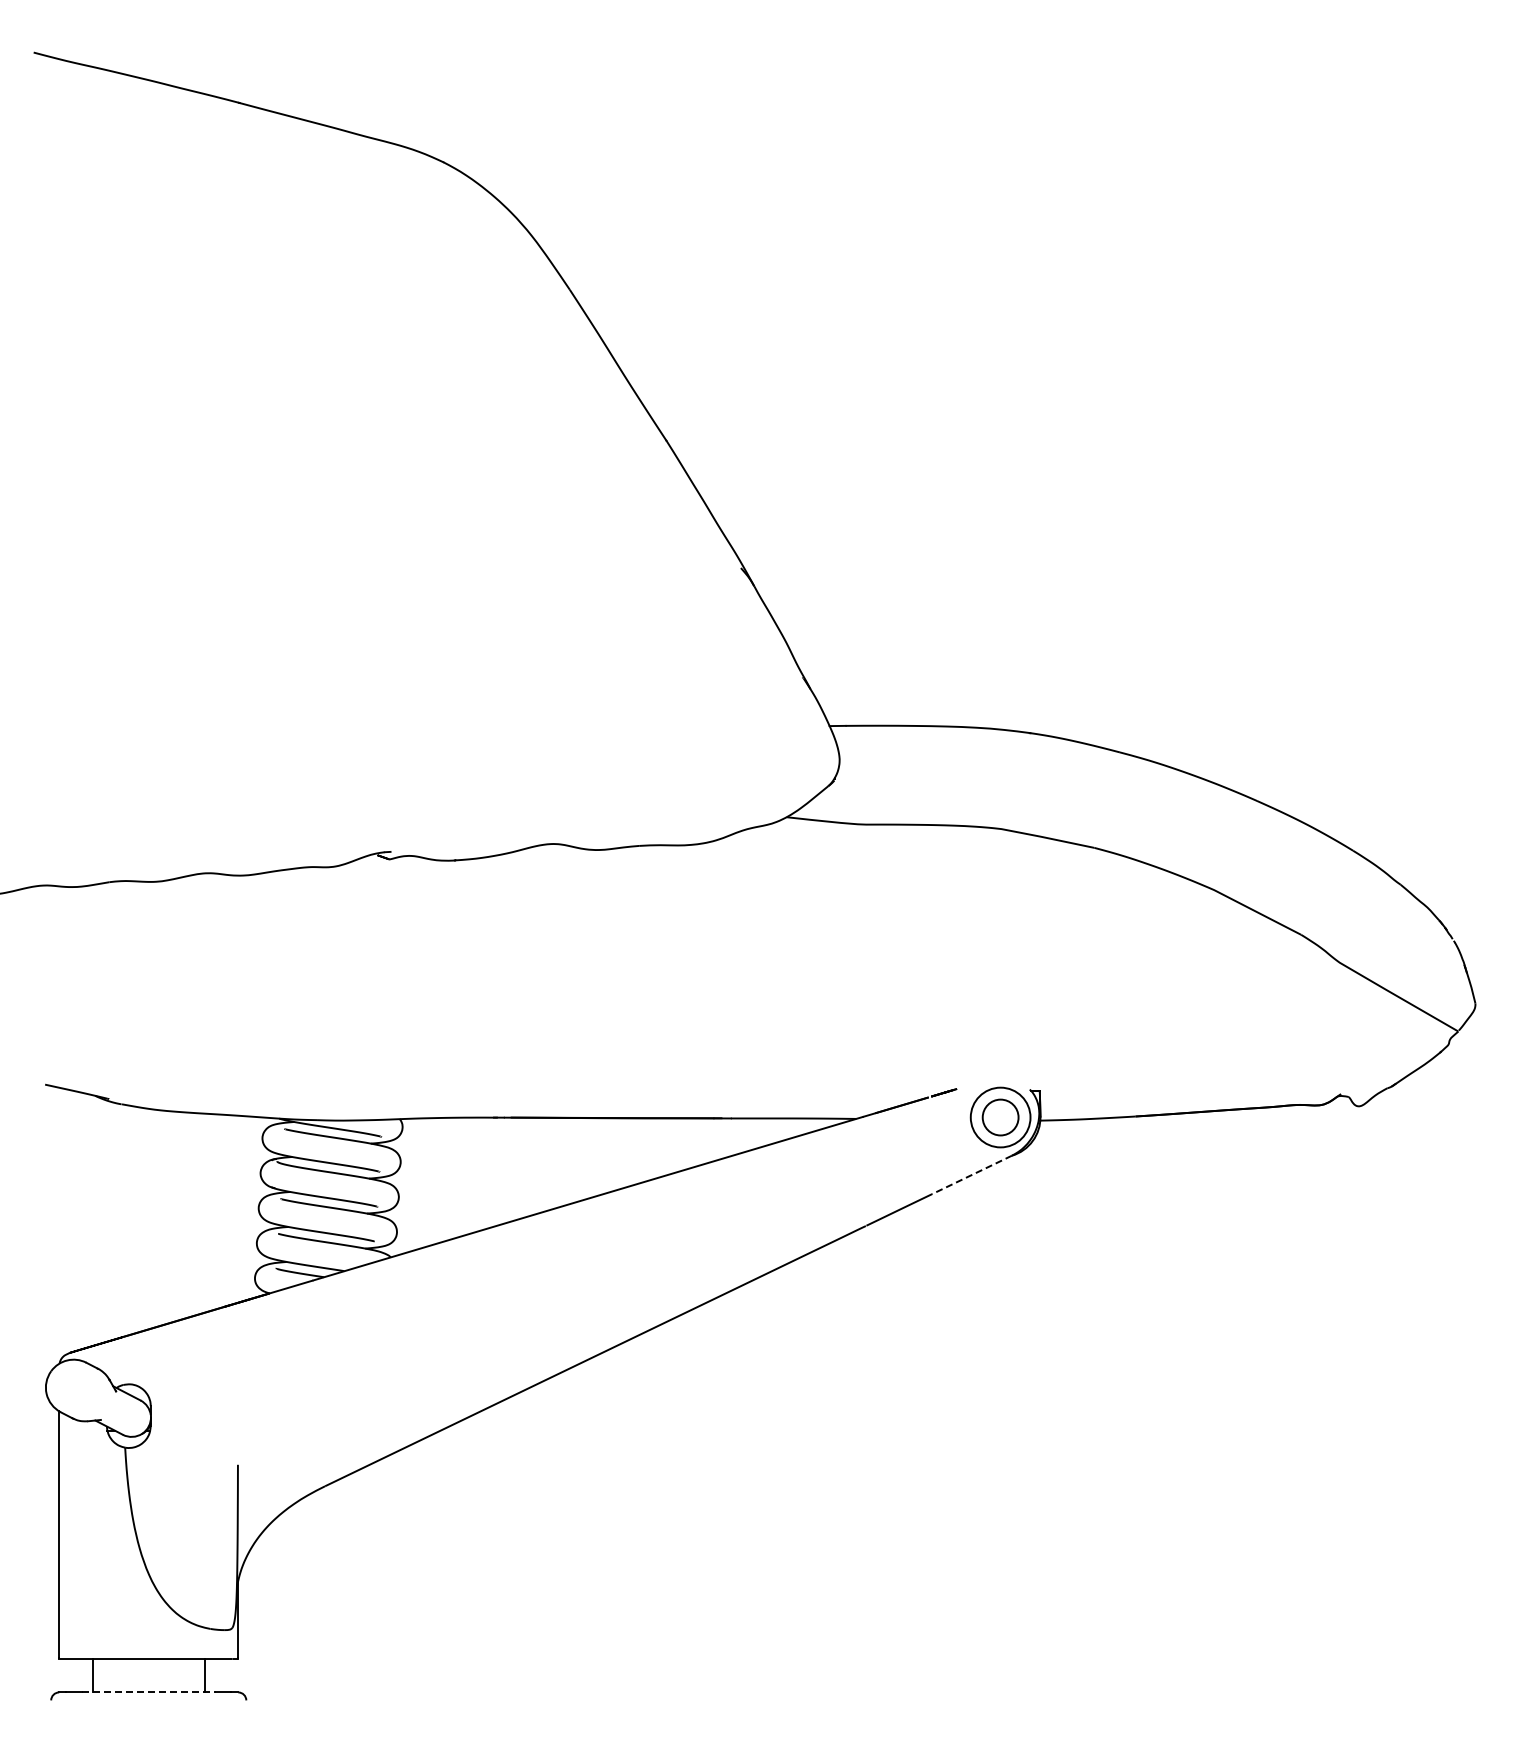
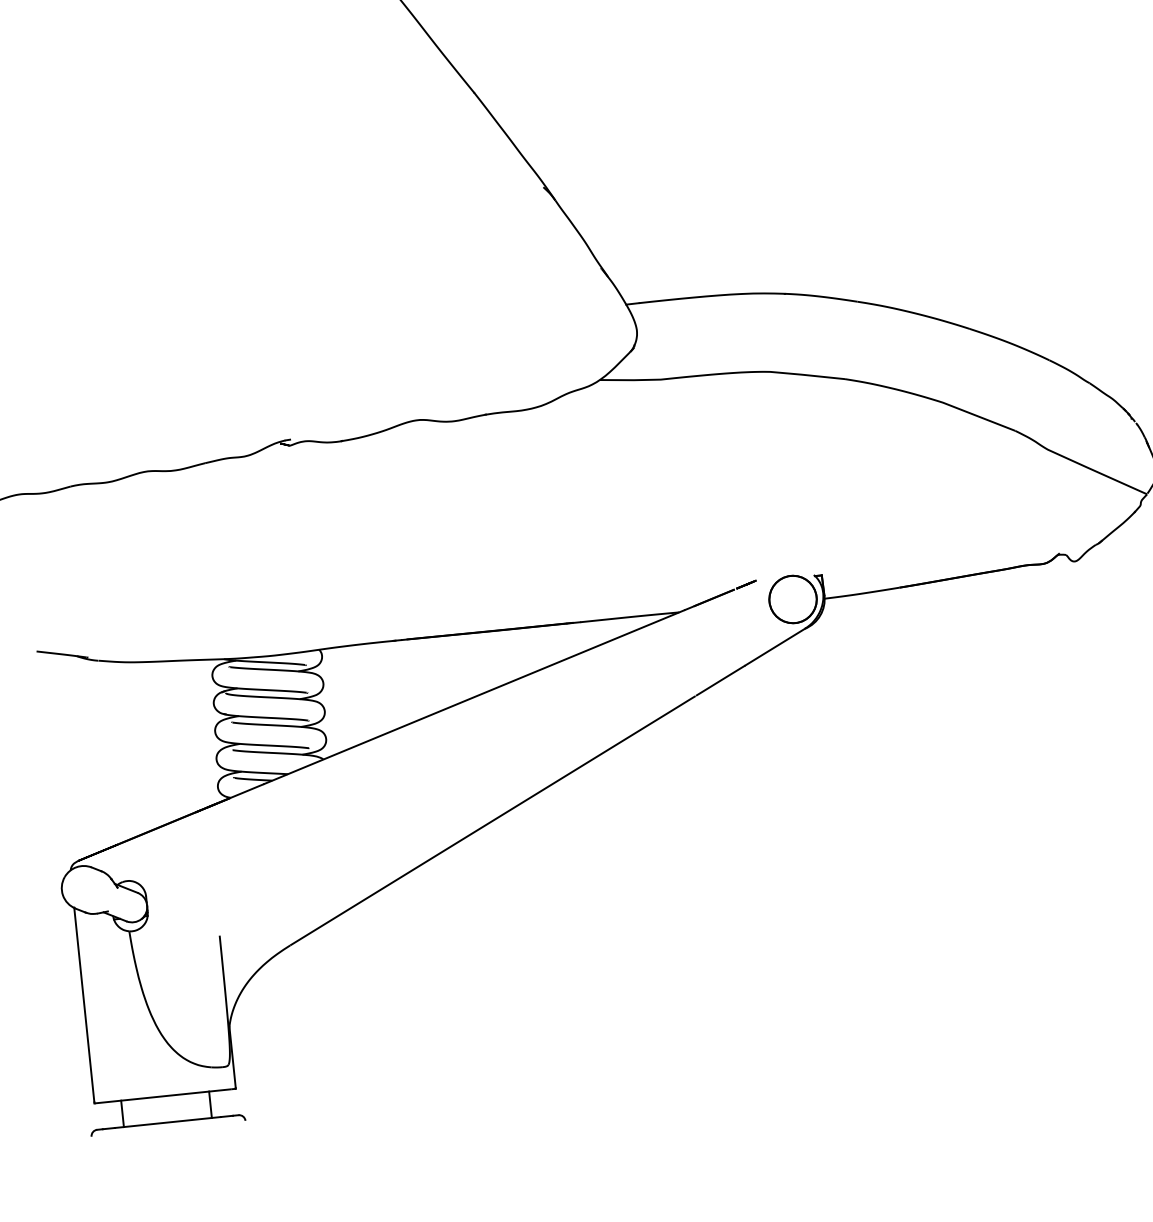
circle: (1000, 1117) -> (792, 599), size x1.67
line: (971, 1175) -> (774, 647), dashed -> solid
line: (149, 1692) -> (168, 1122), dashed -> solid

